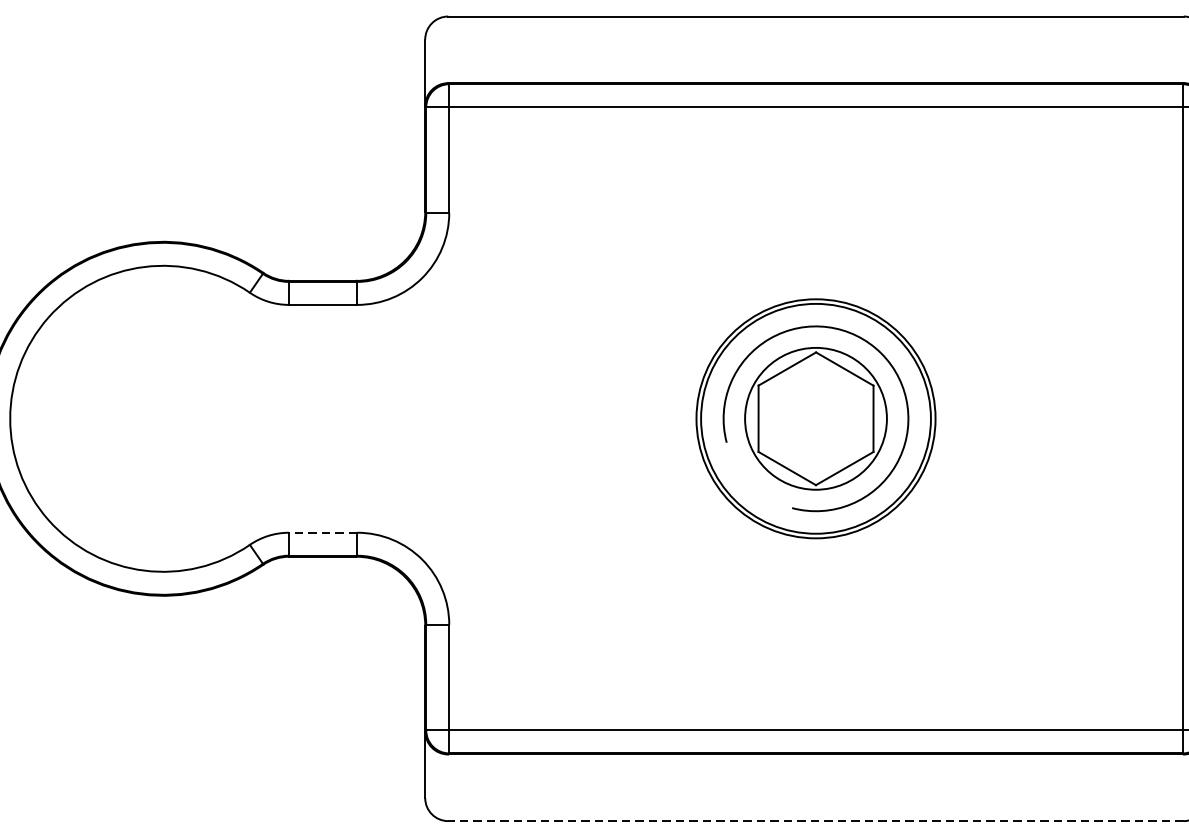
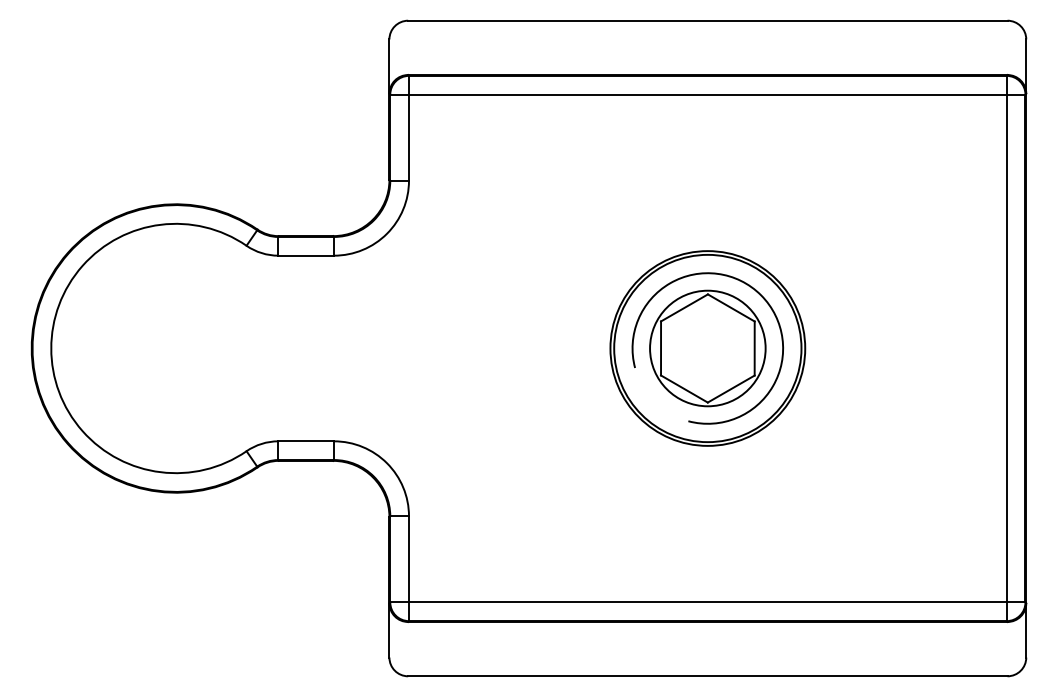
line: (323, 532) -> (306, 441), dashed -> solid
line: (815, 821) -> (707, 676), dashed -> solid

